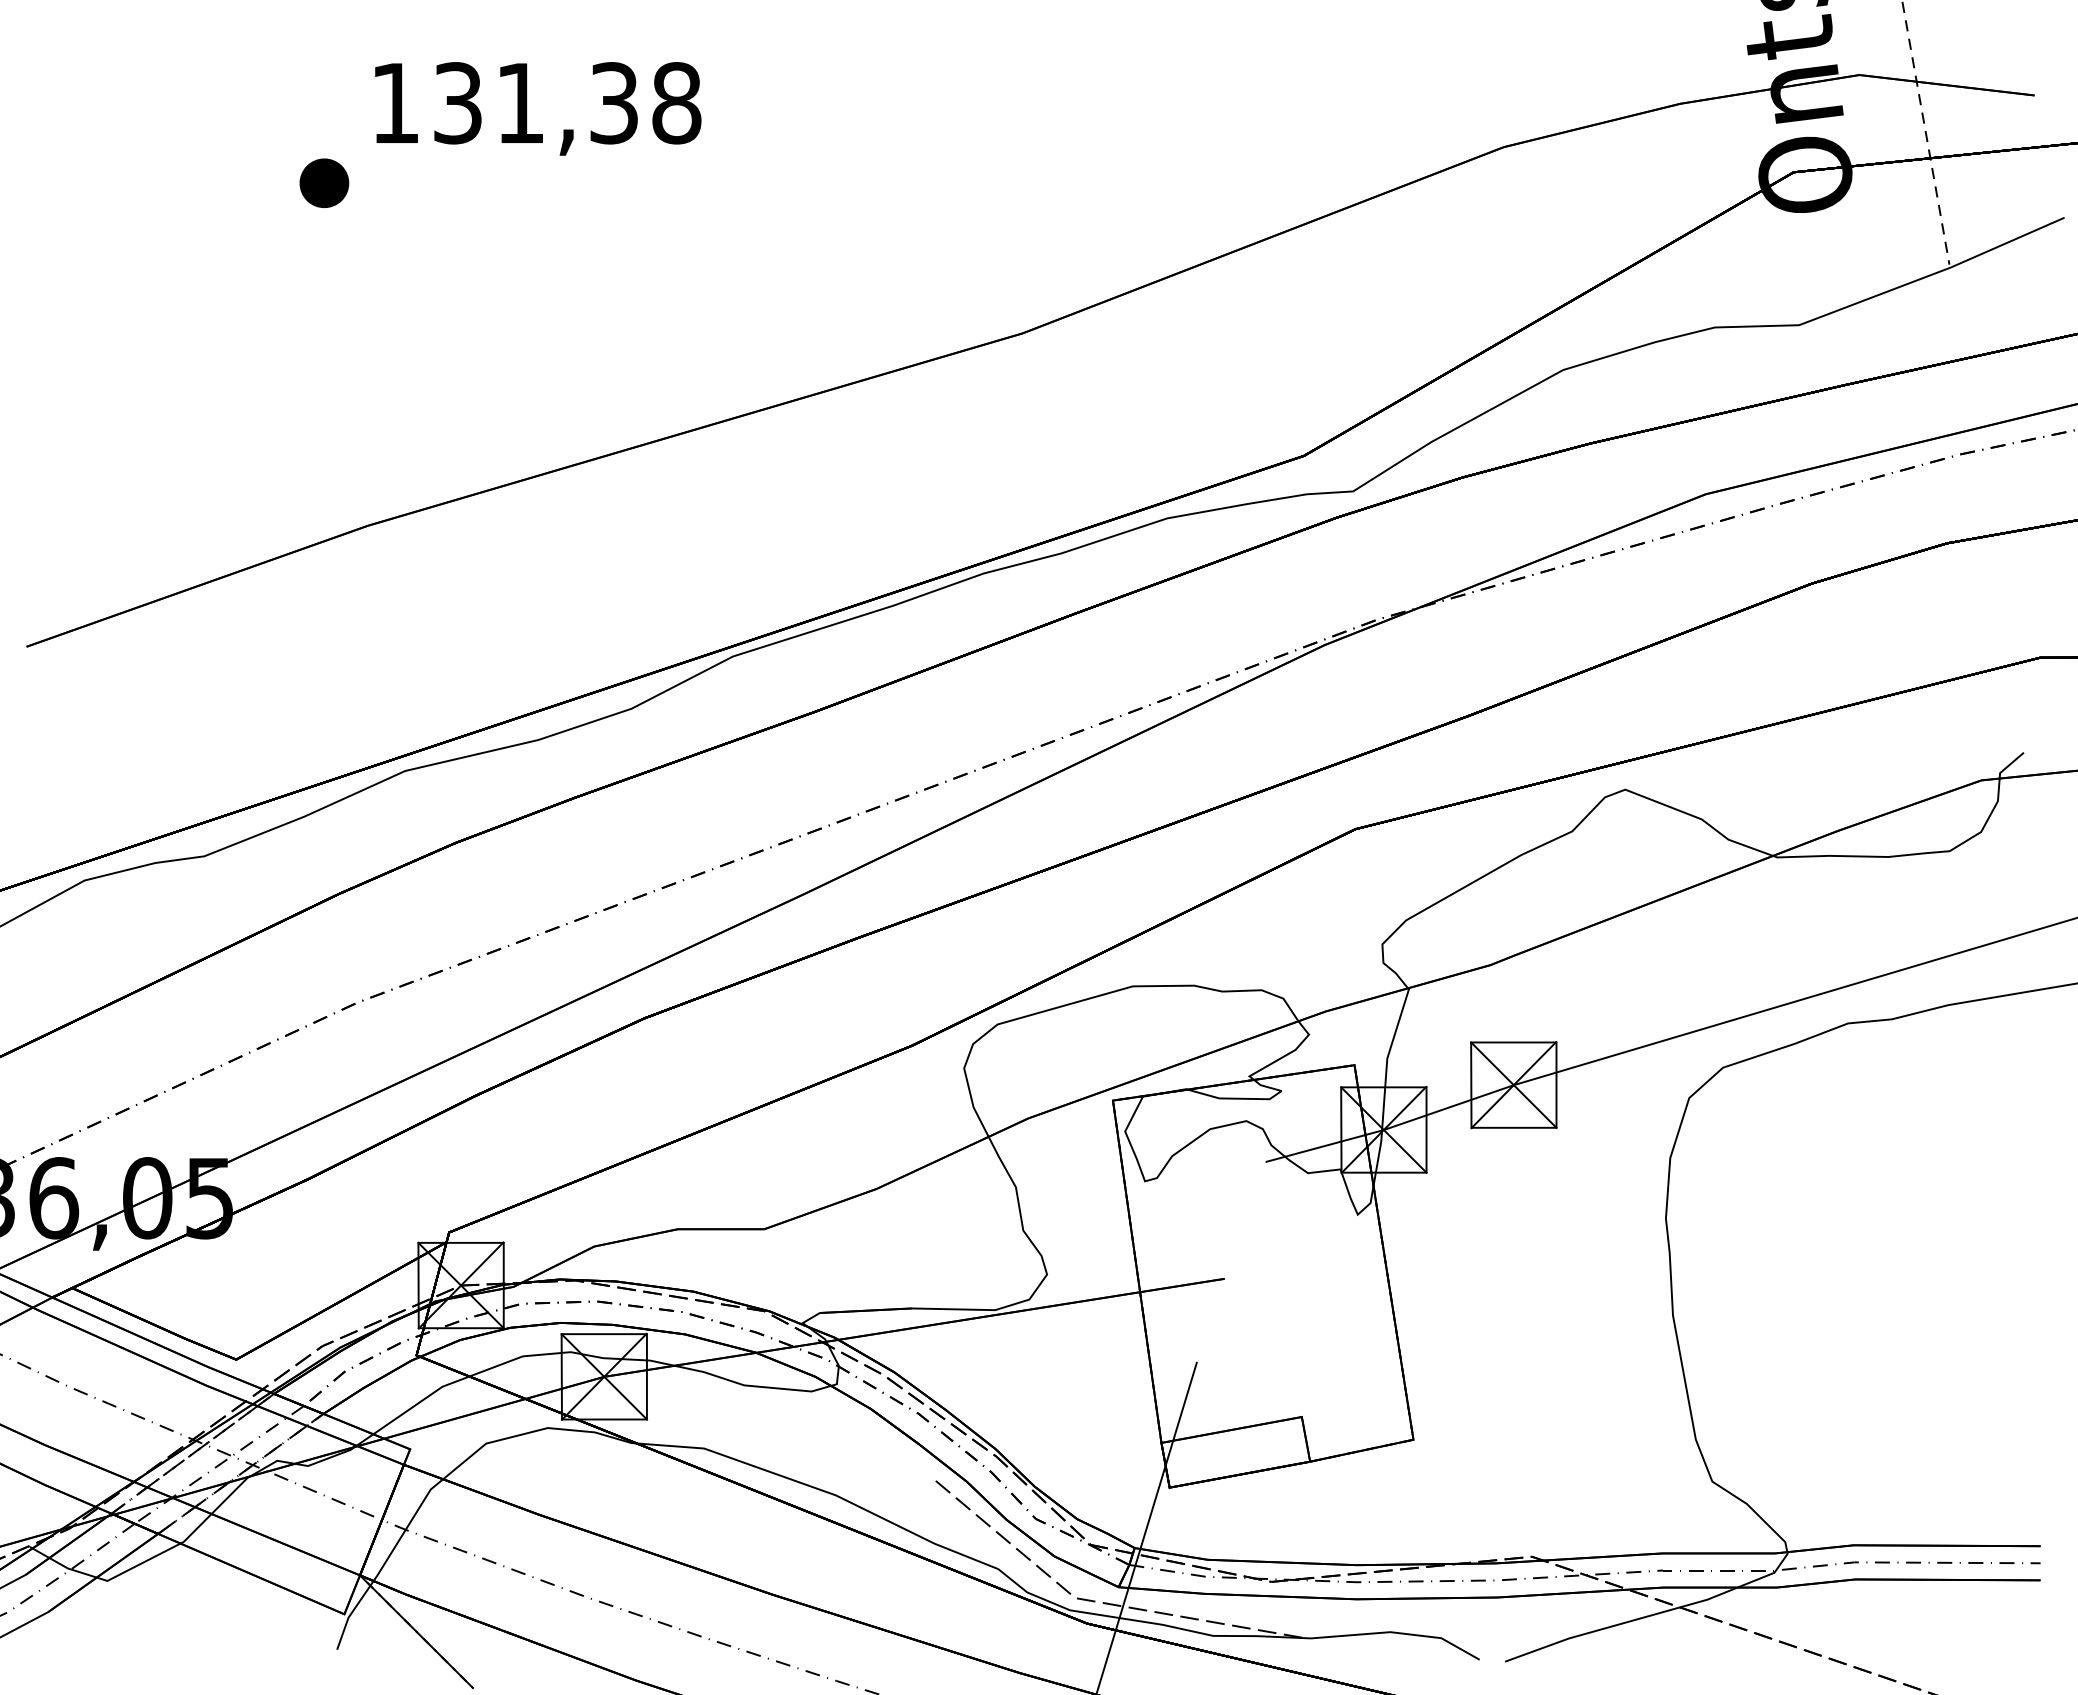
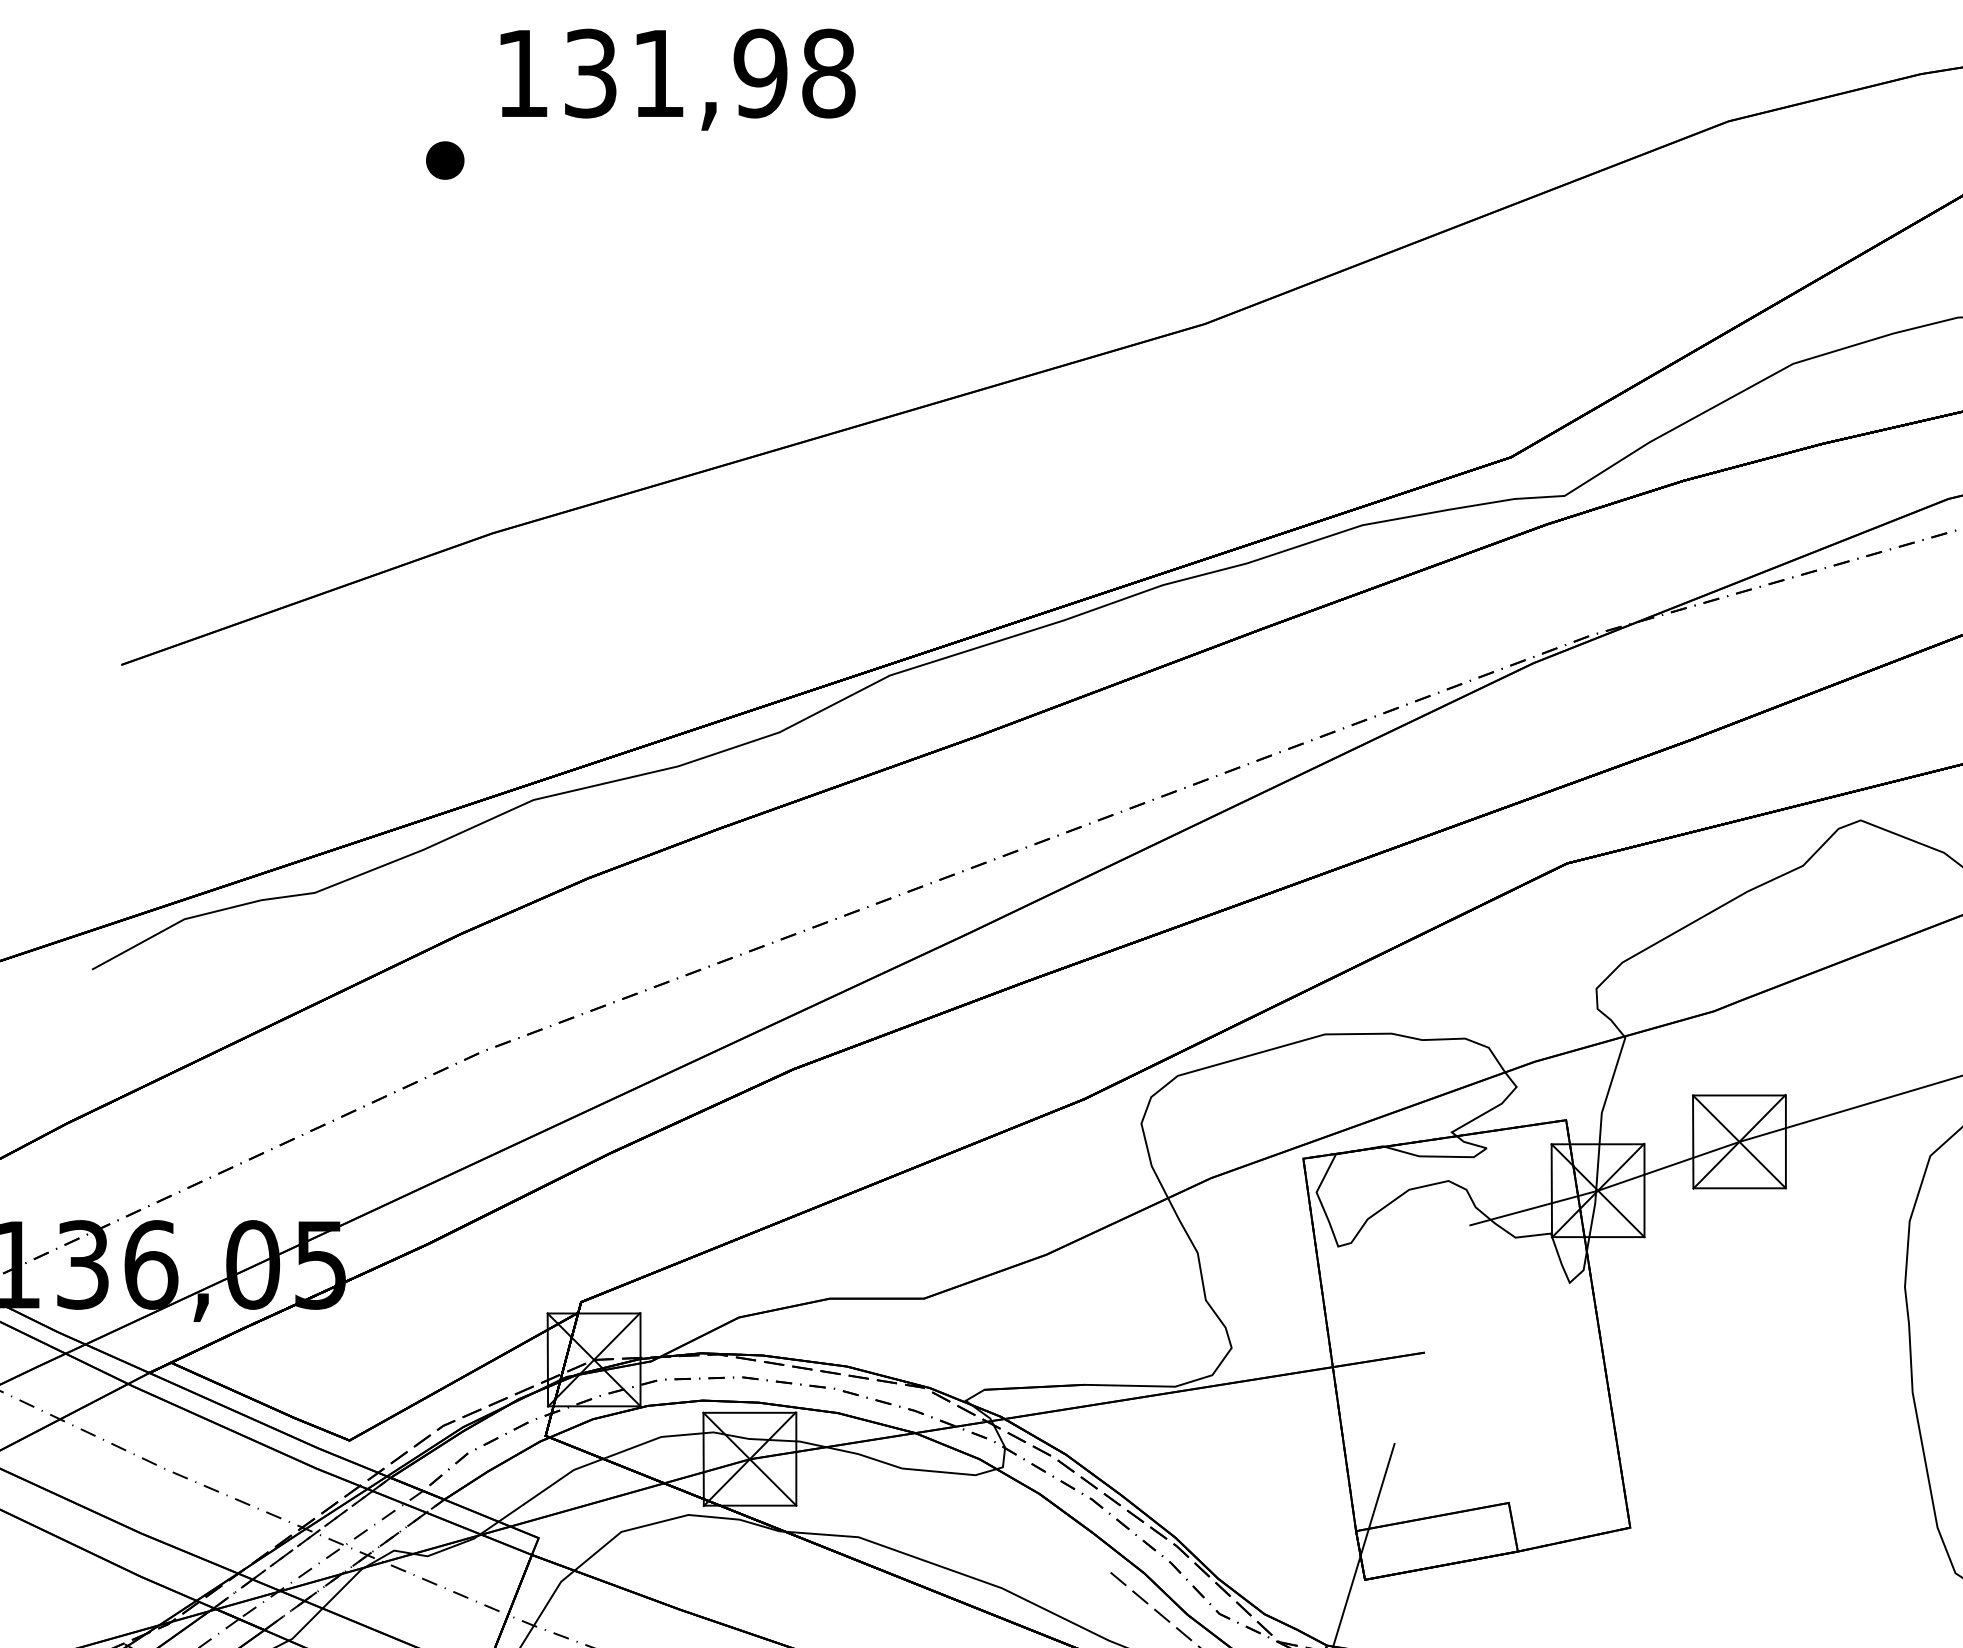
text: (613, 103) -> (759, 73), 131,38 -> 131,98
part: (323, 182) -> (444, 159), size x0.71

